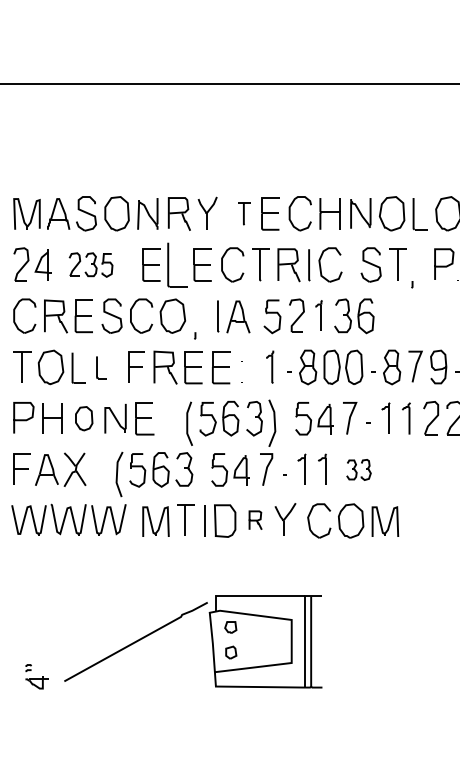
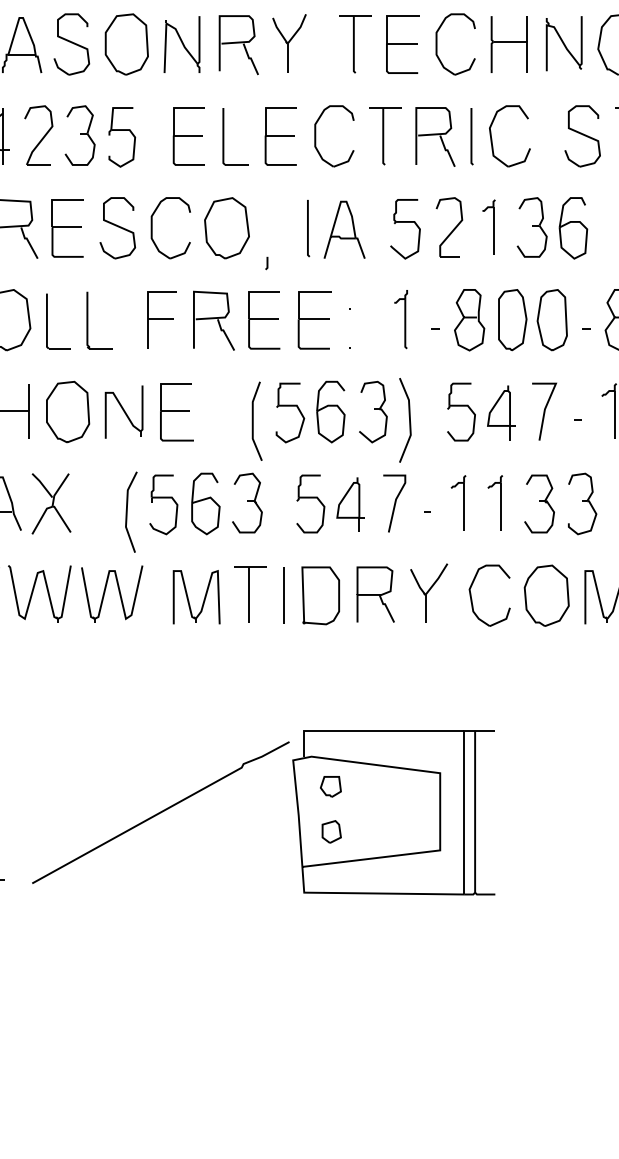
part: (244, 213) -> (355, 43), size x1.43
part: (90, 264) -> (79, 135), size x1.43
part: (177, 265) -> (235, 137), size x0.71
part: (101, 367) -> (98, 320), size x1.43
part: (83, 418) -> (66, 411), size x1.43
part: (358, 469) -> (560, 503), size x1.67
part: (255, 520) -> (375, 594), size x1.67

